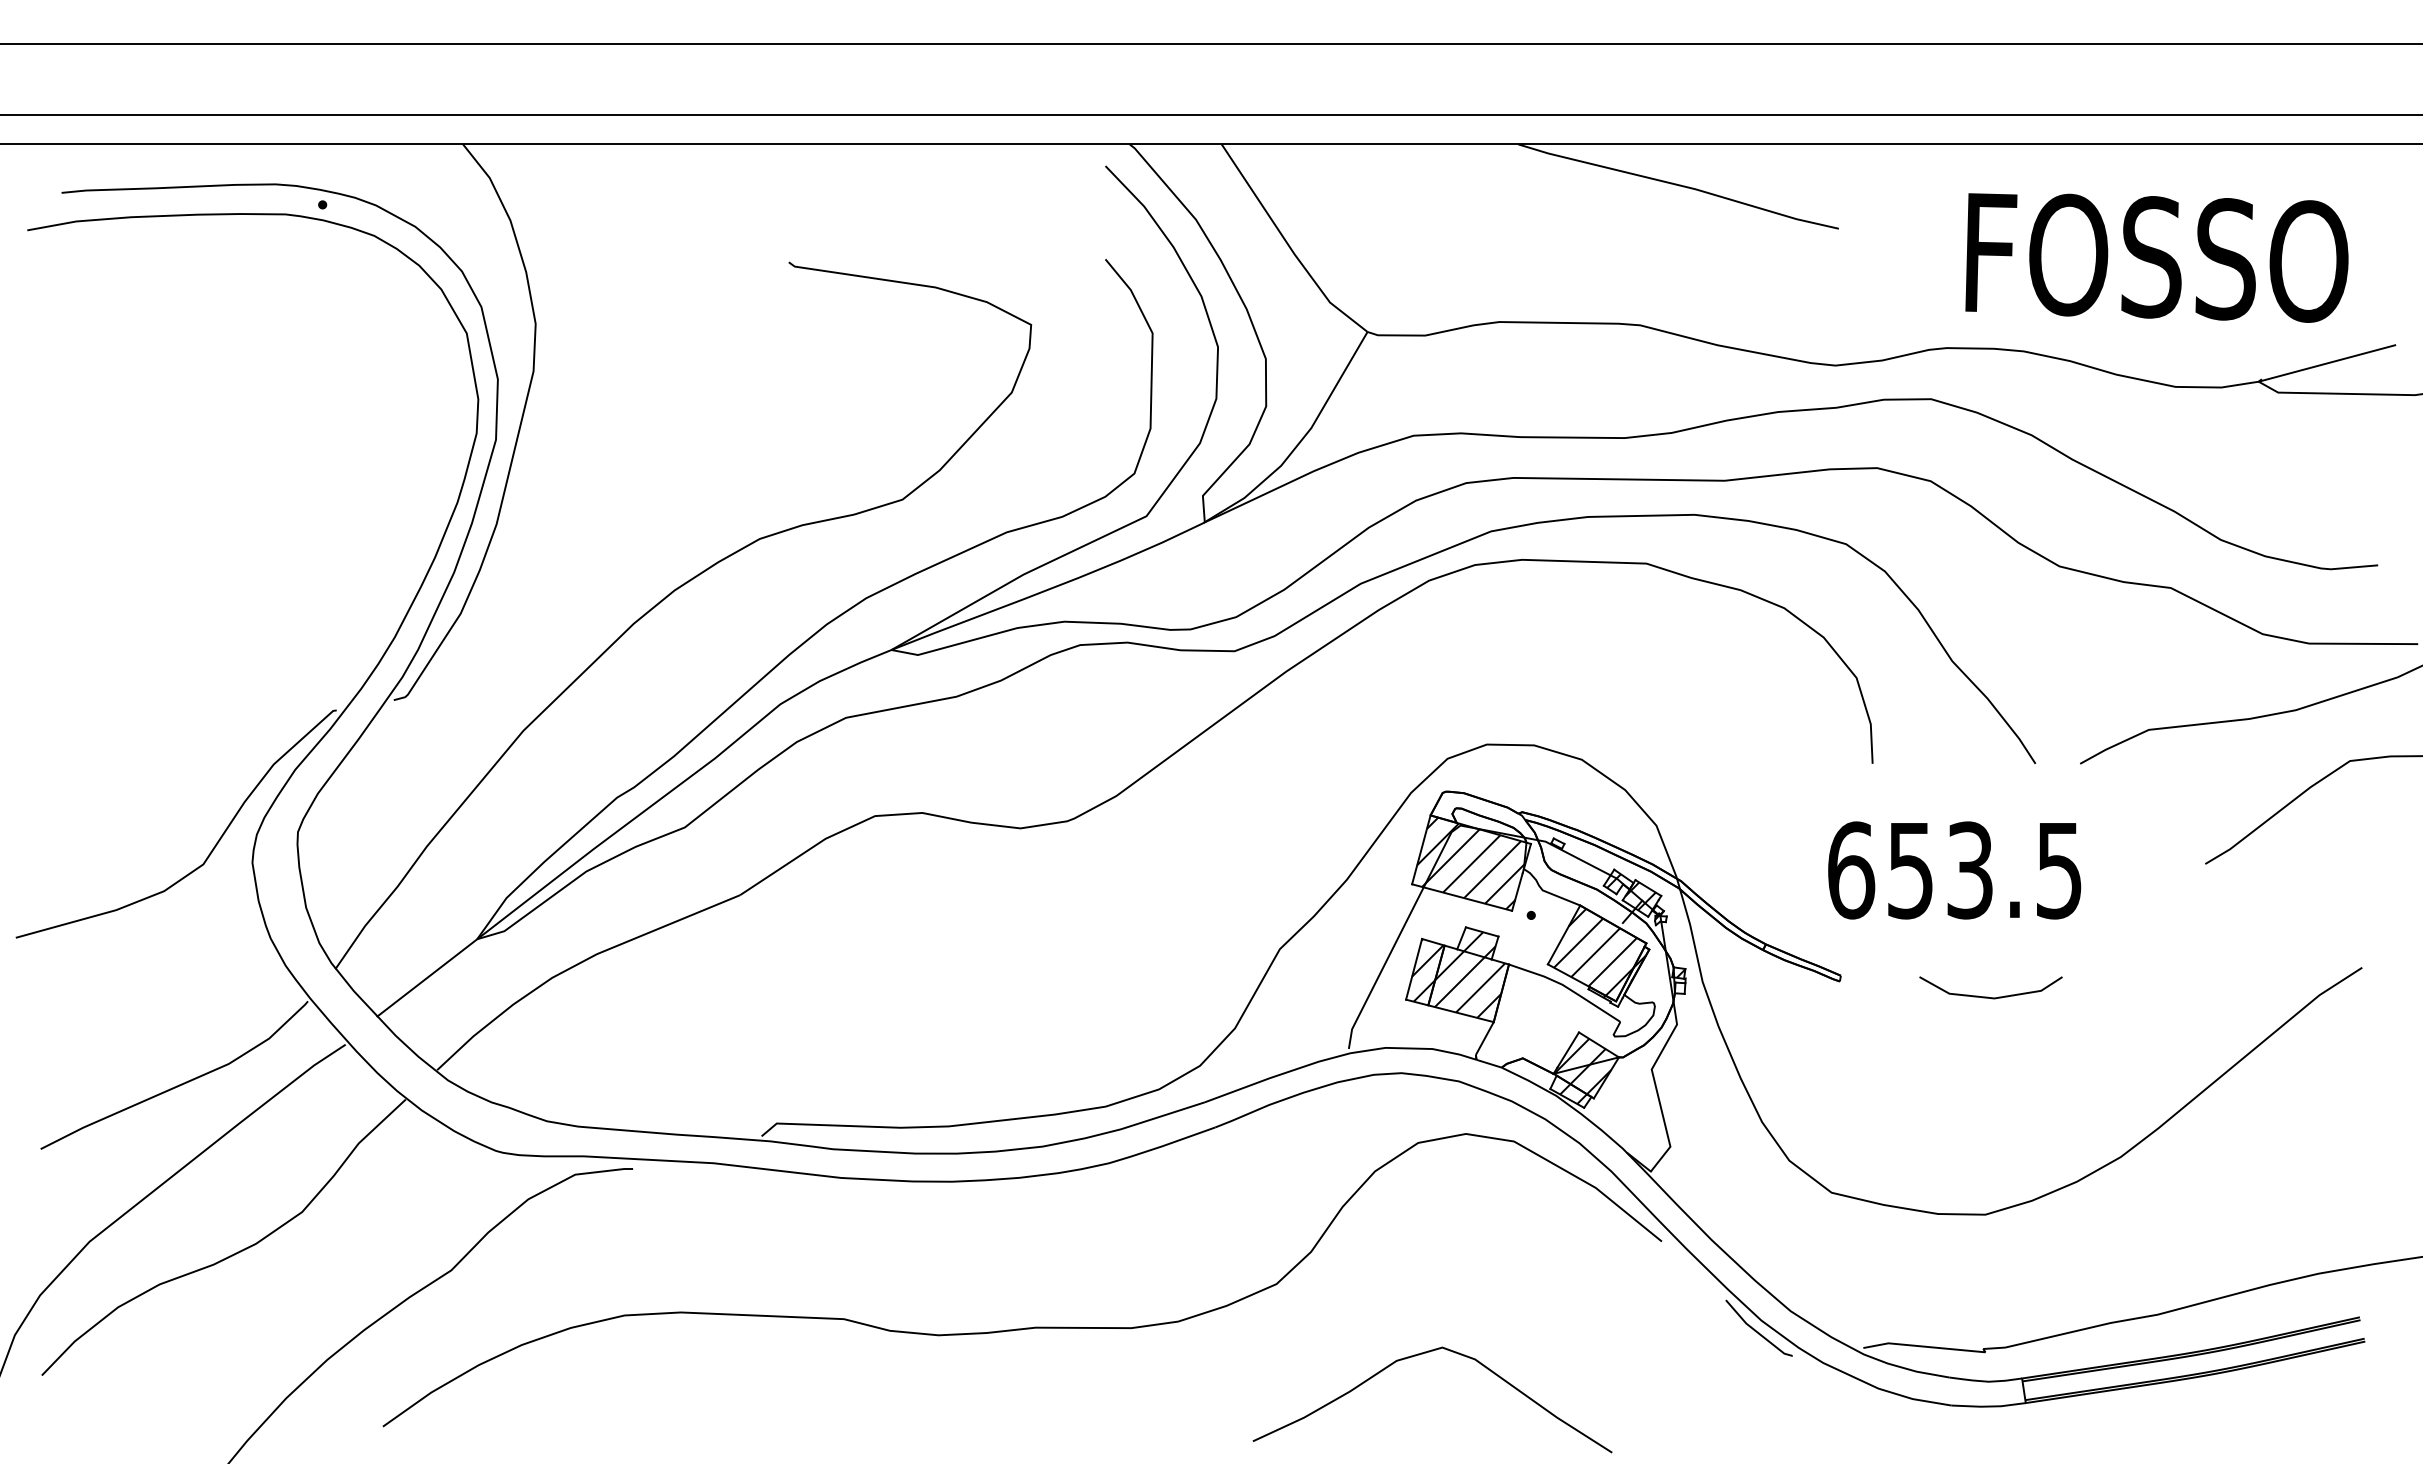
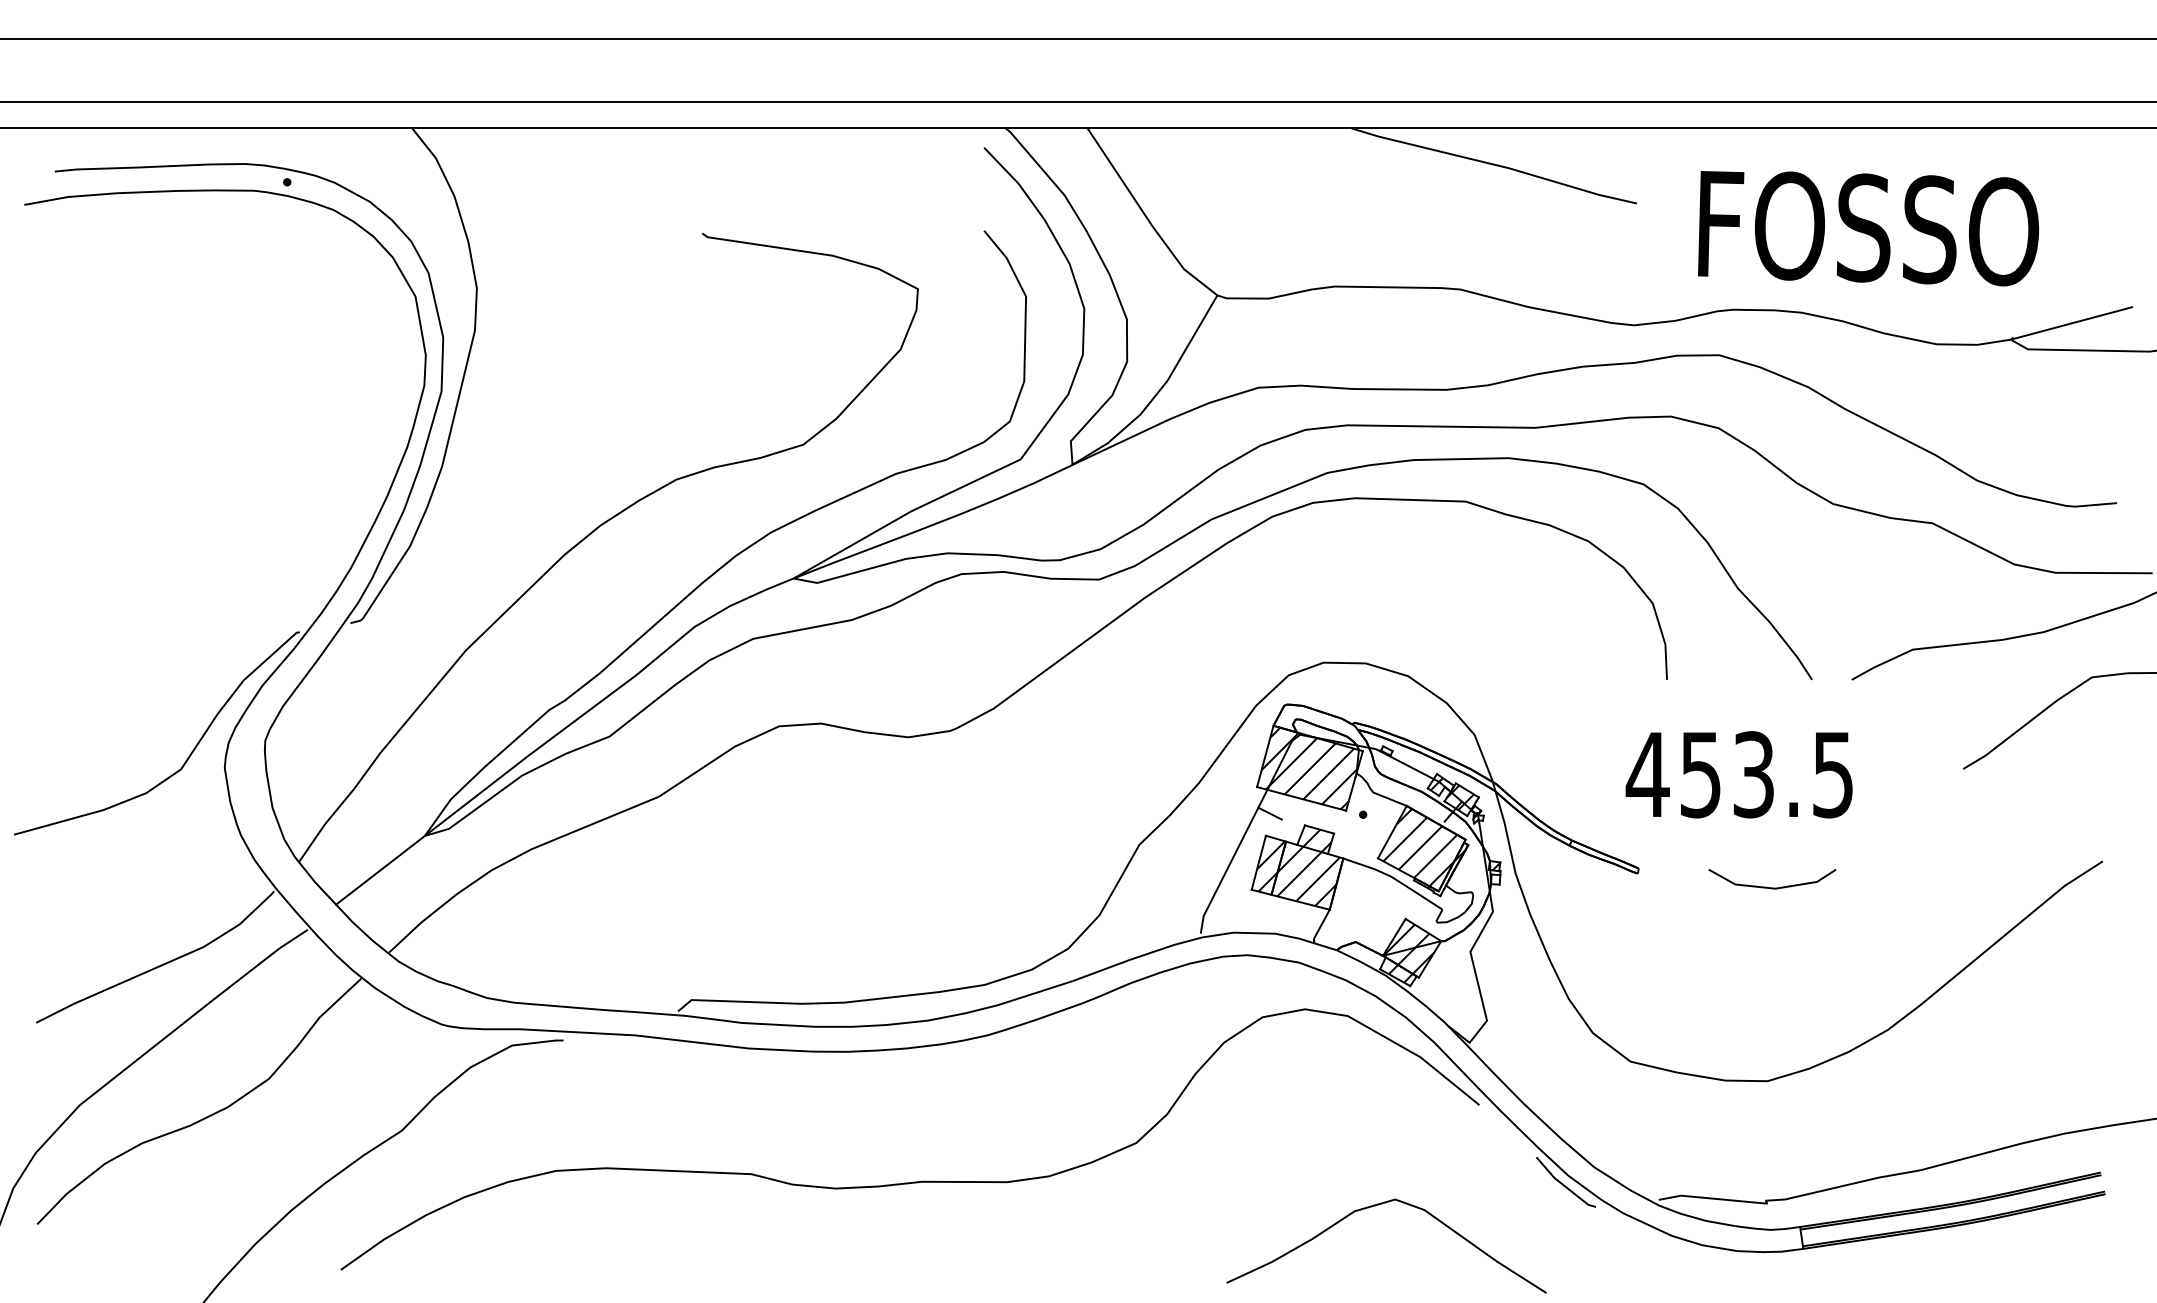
text: (2156, 257) -> (1868, 228), moved
text: (1850, 870) -> (1647, 774), 653.5 -> 453.5
line: (1426, 913) -> (1269, 813), added
curve: (1419, 1355) -> (1374, 1206), moved

